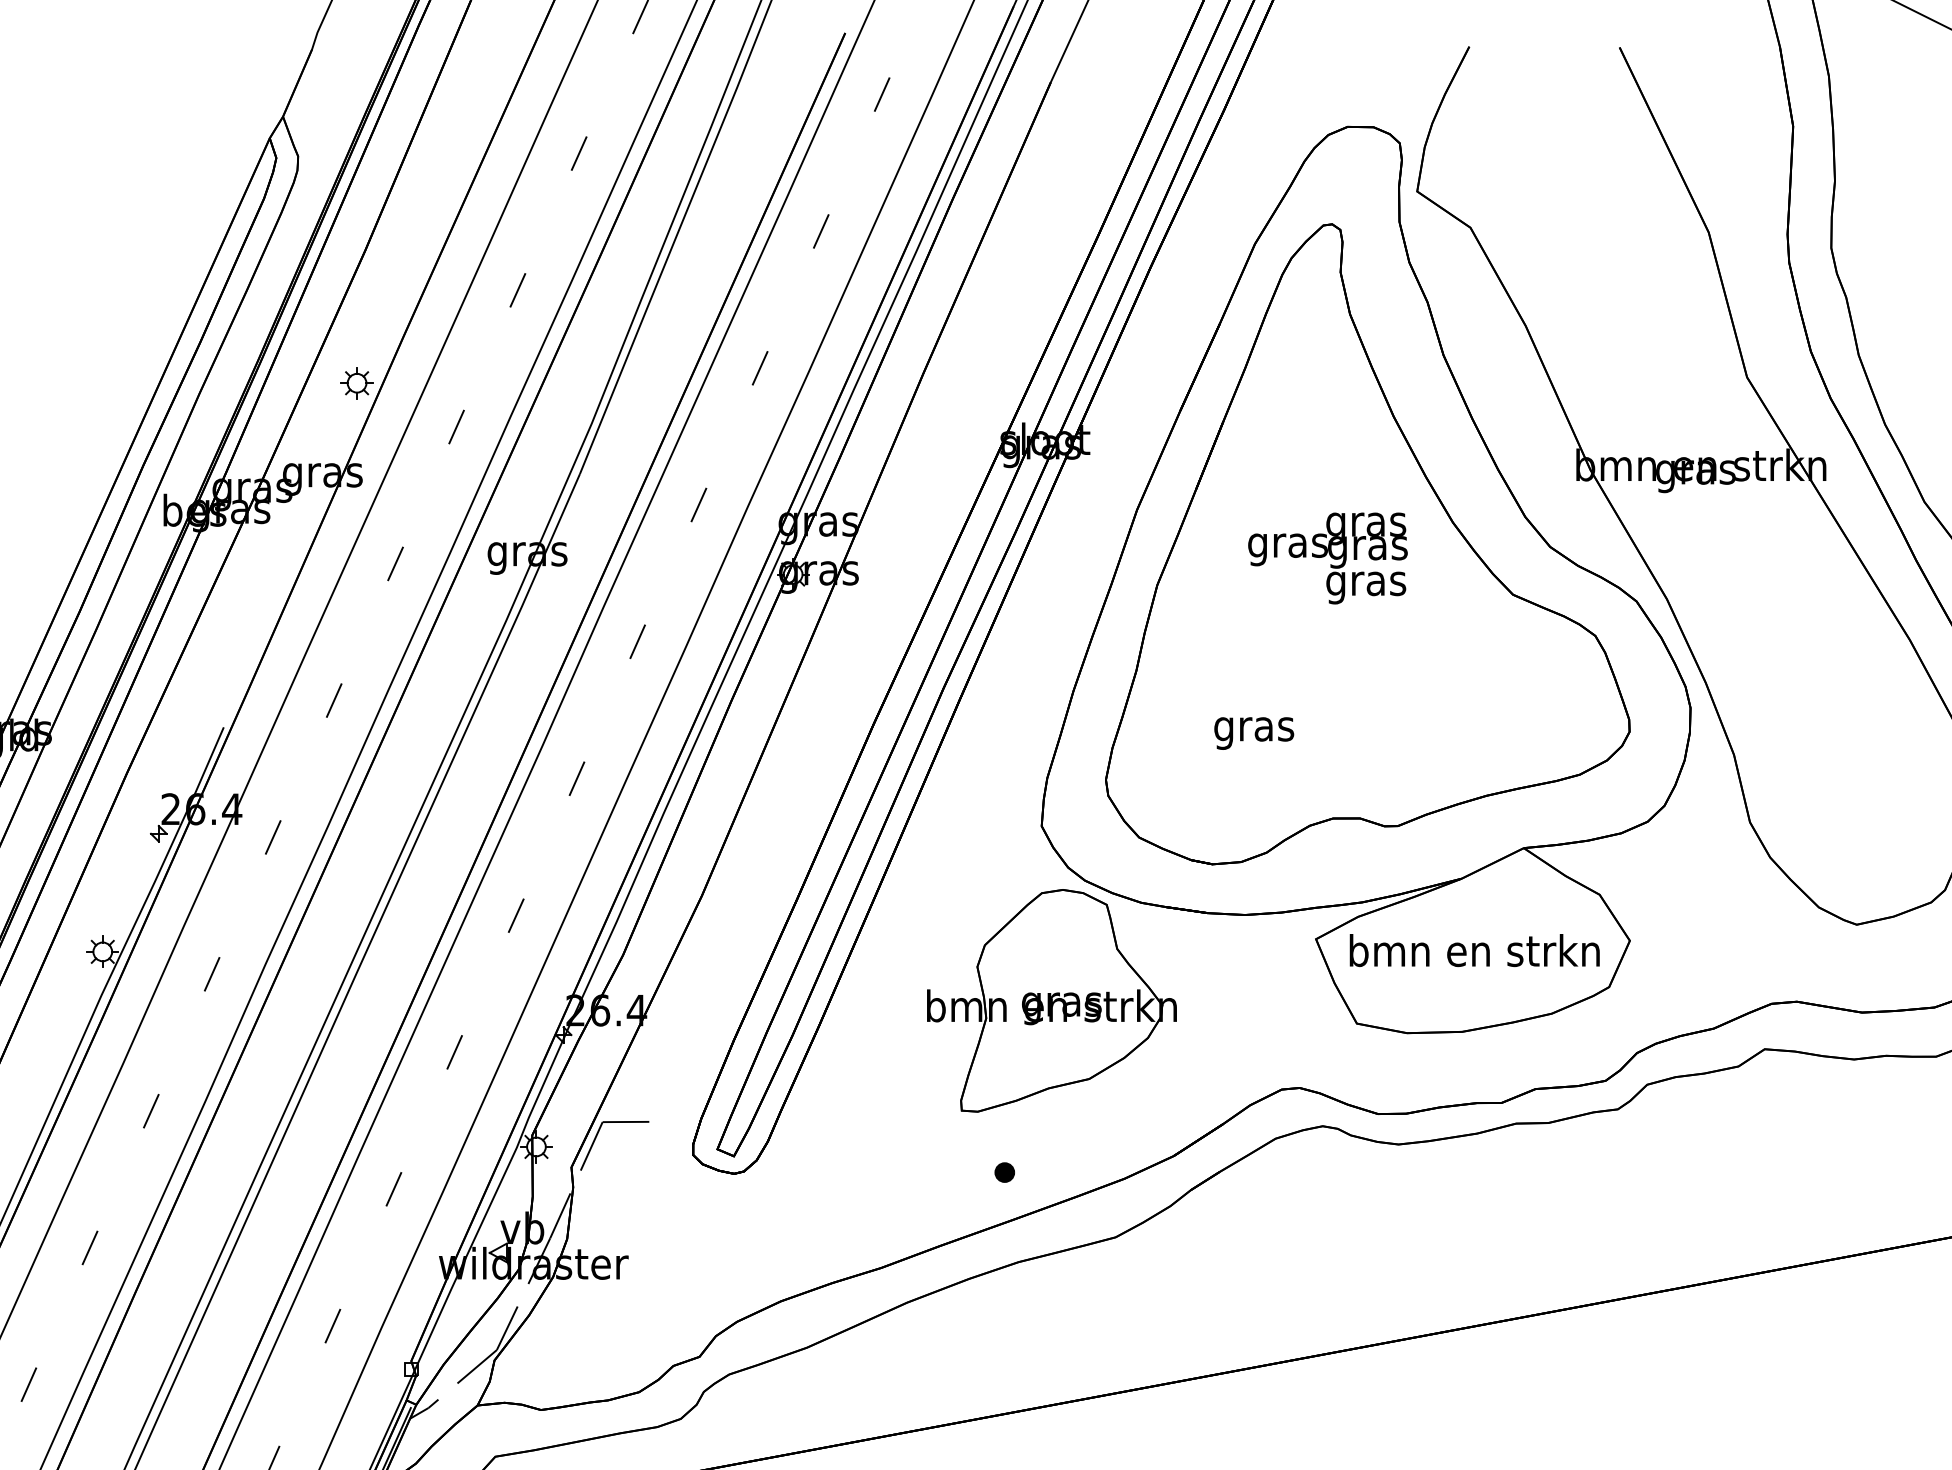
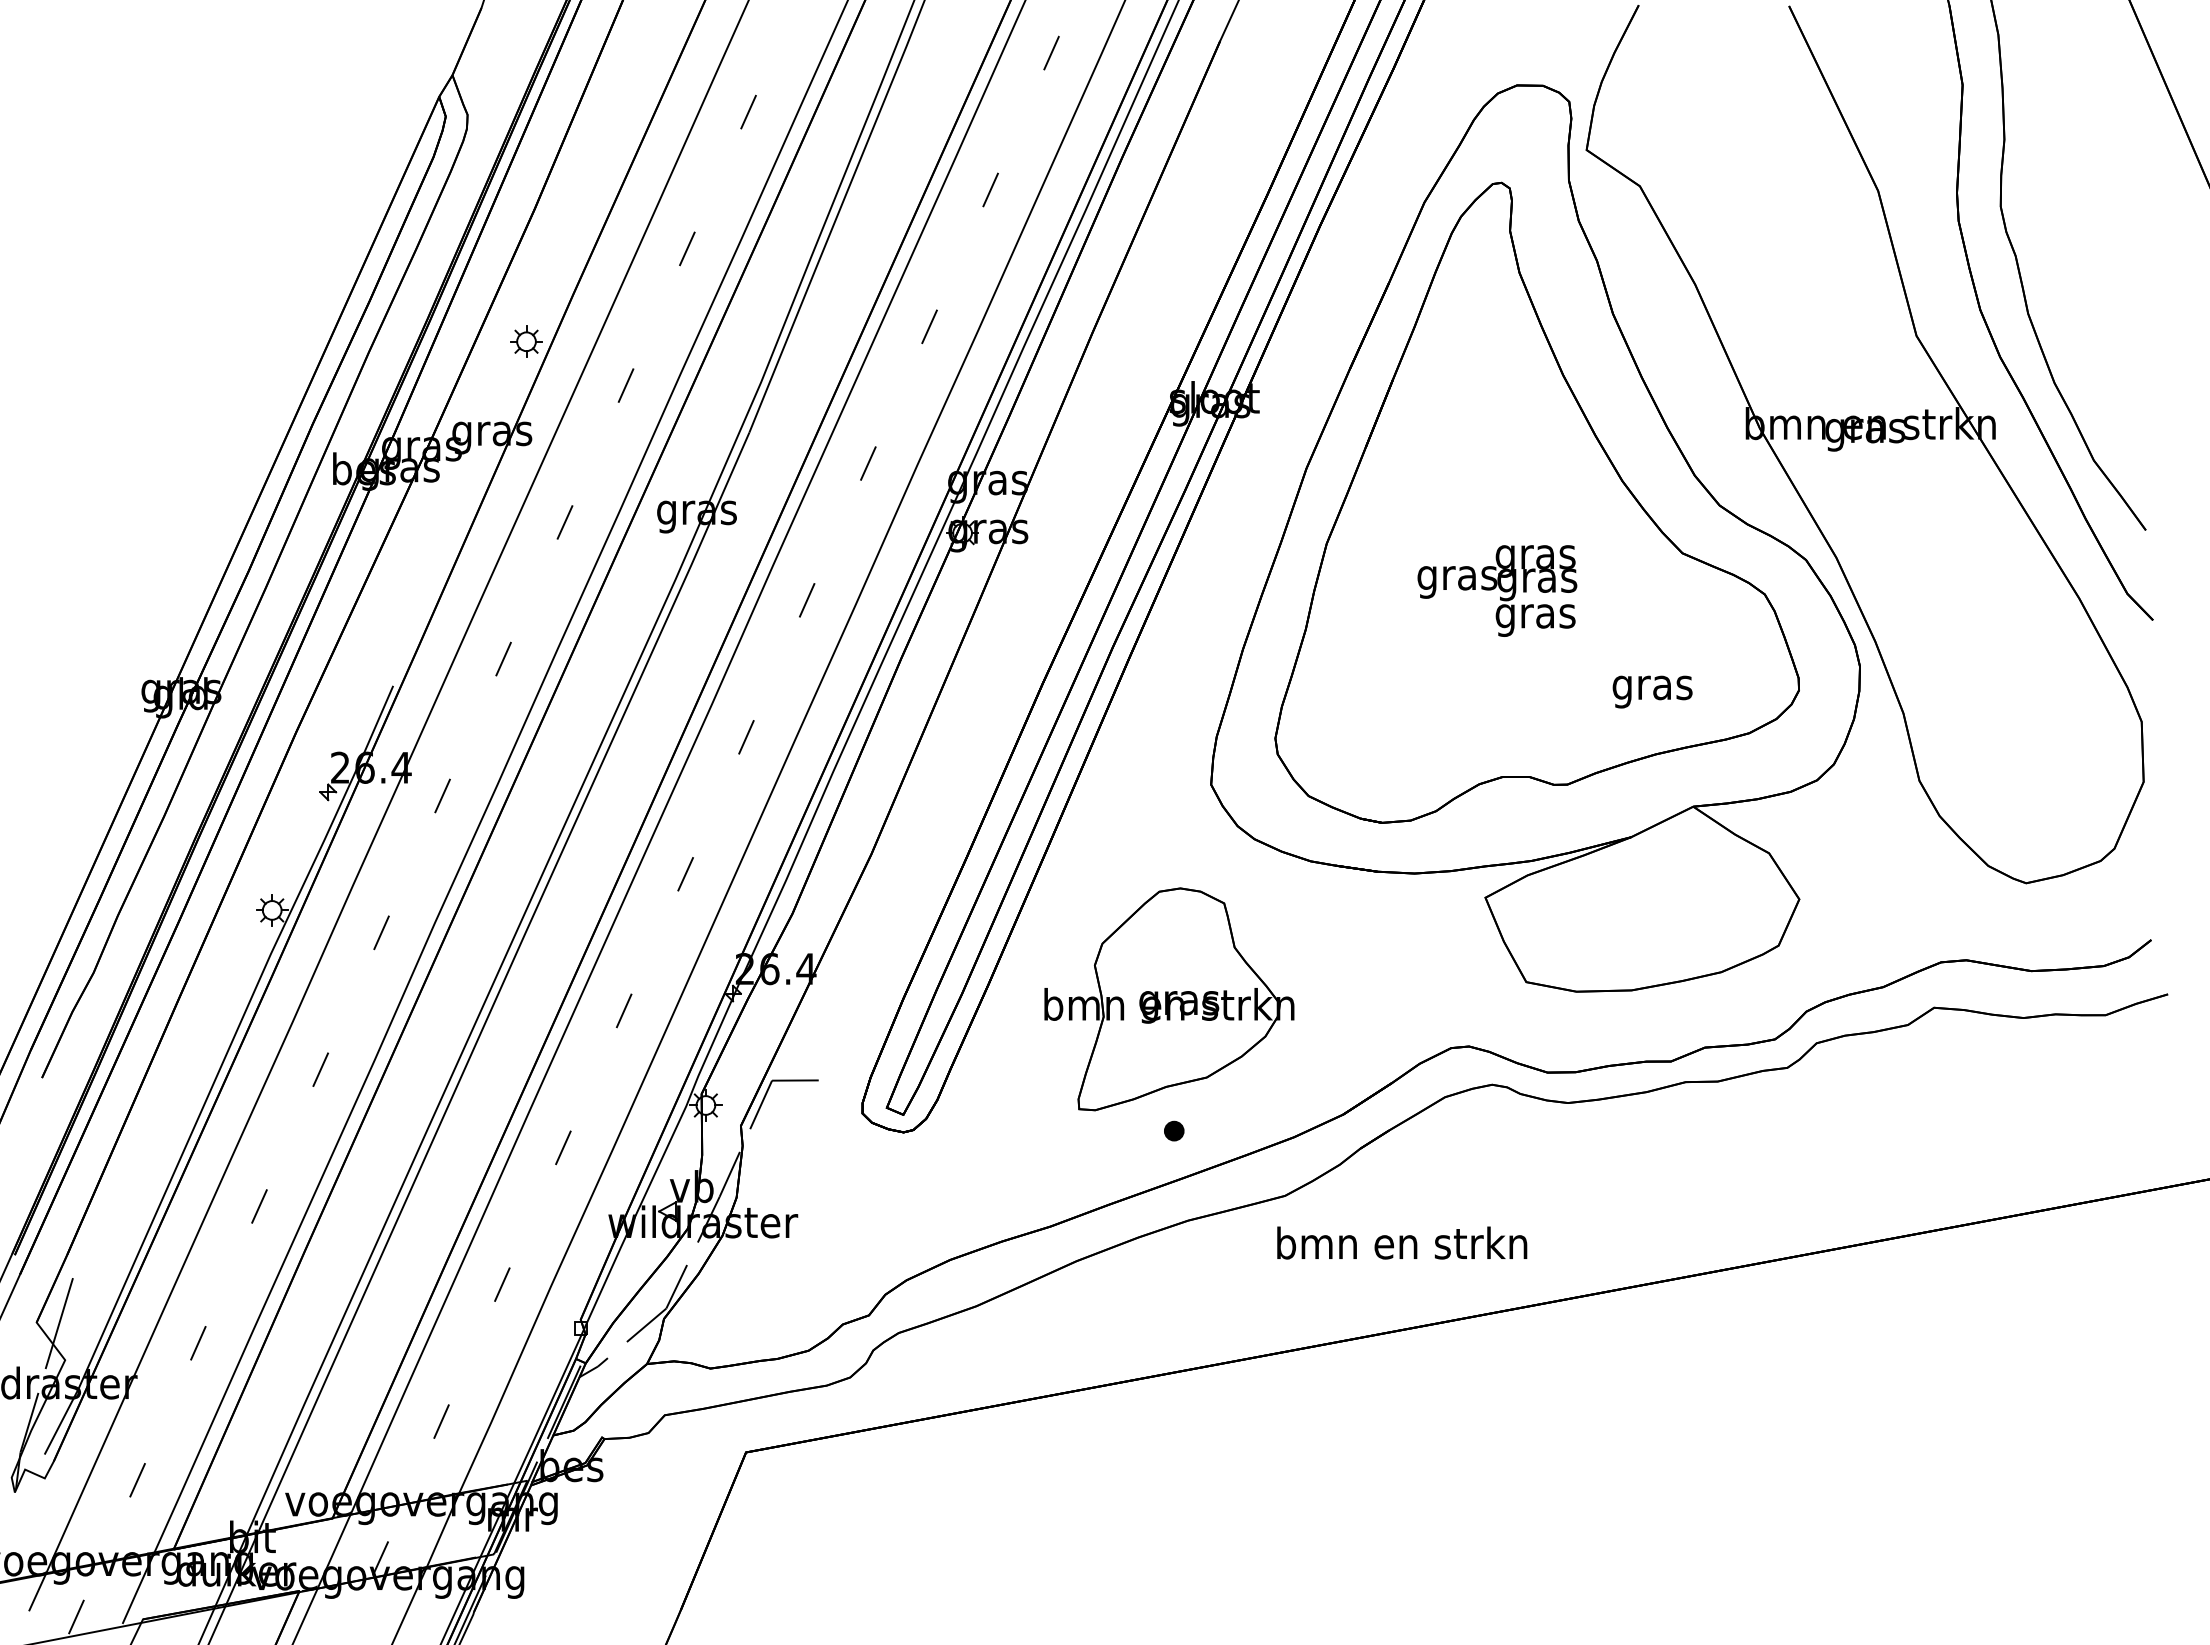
text: (1328, 557) -> (1497, 590), moved
text: (1254, 732) -> (1652, 691), moved
text: (1475, 949) -> (1402, 1242), moved
part: (1052, 1000) -> (1169, 999), moved

